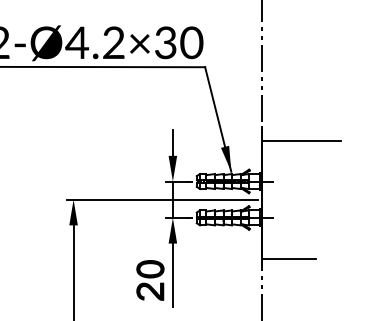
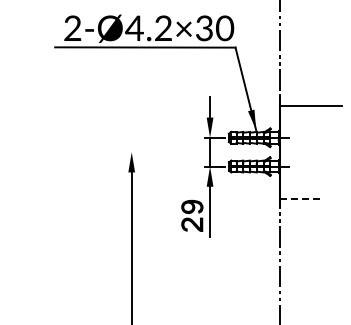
line: (162, 200) -> (201, 152), removed
line: (290, 258) -> (302, 198), solid -> dashed
text: (150, 268) -> (192, 206), 20 -> 29

